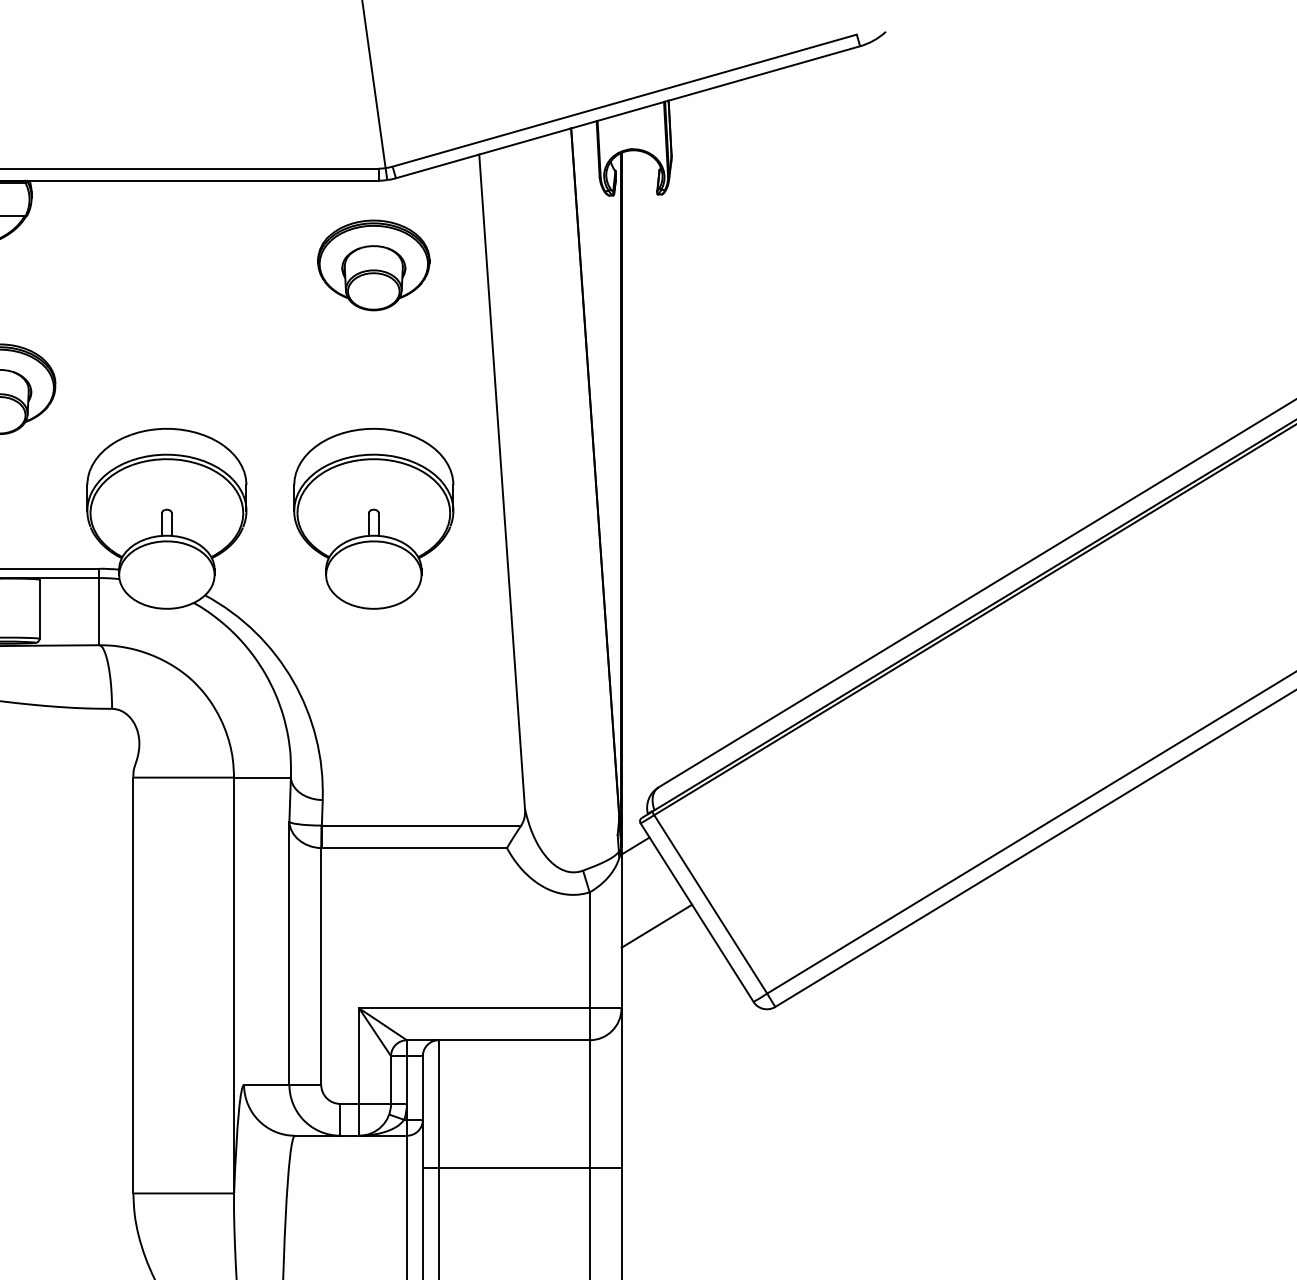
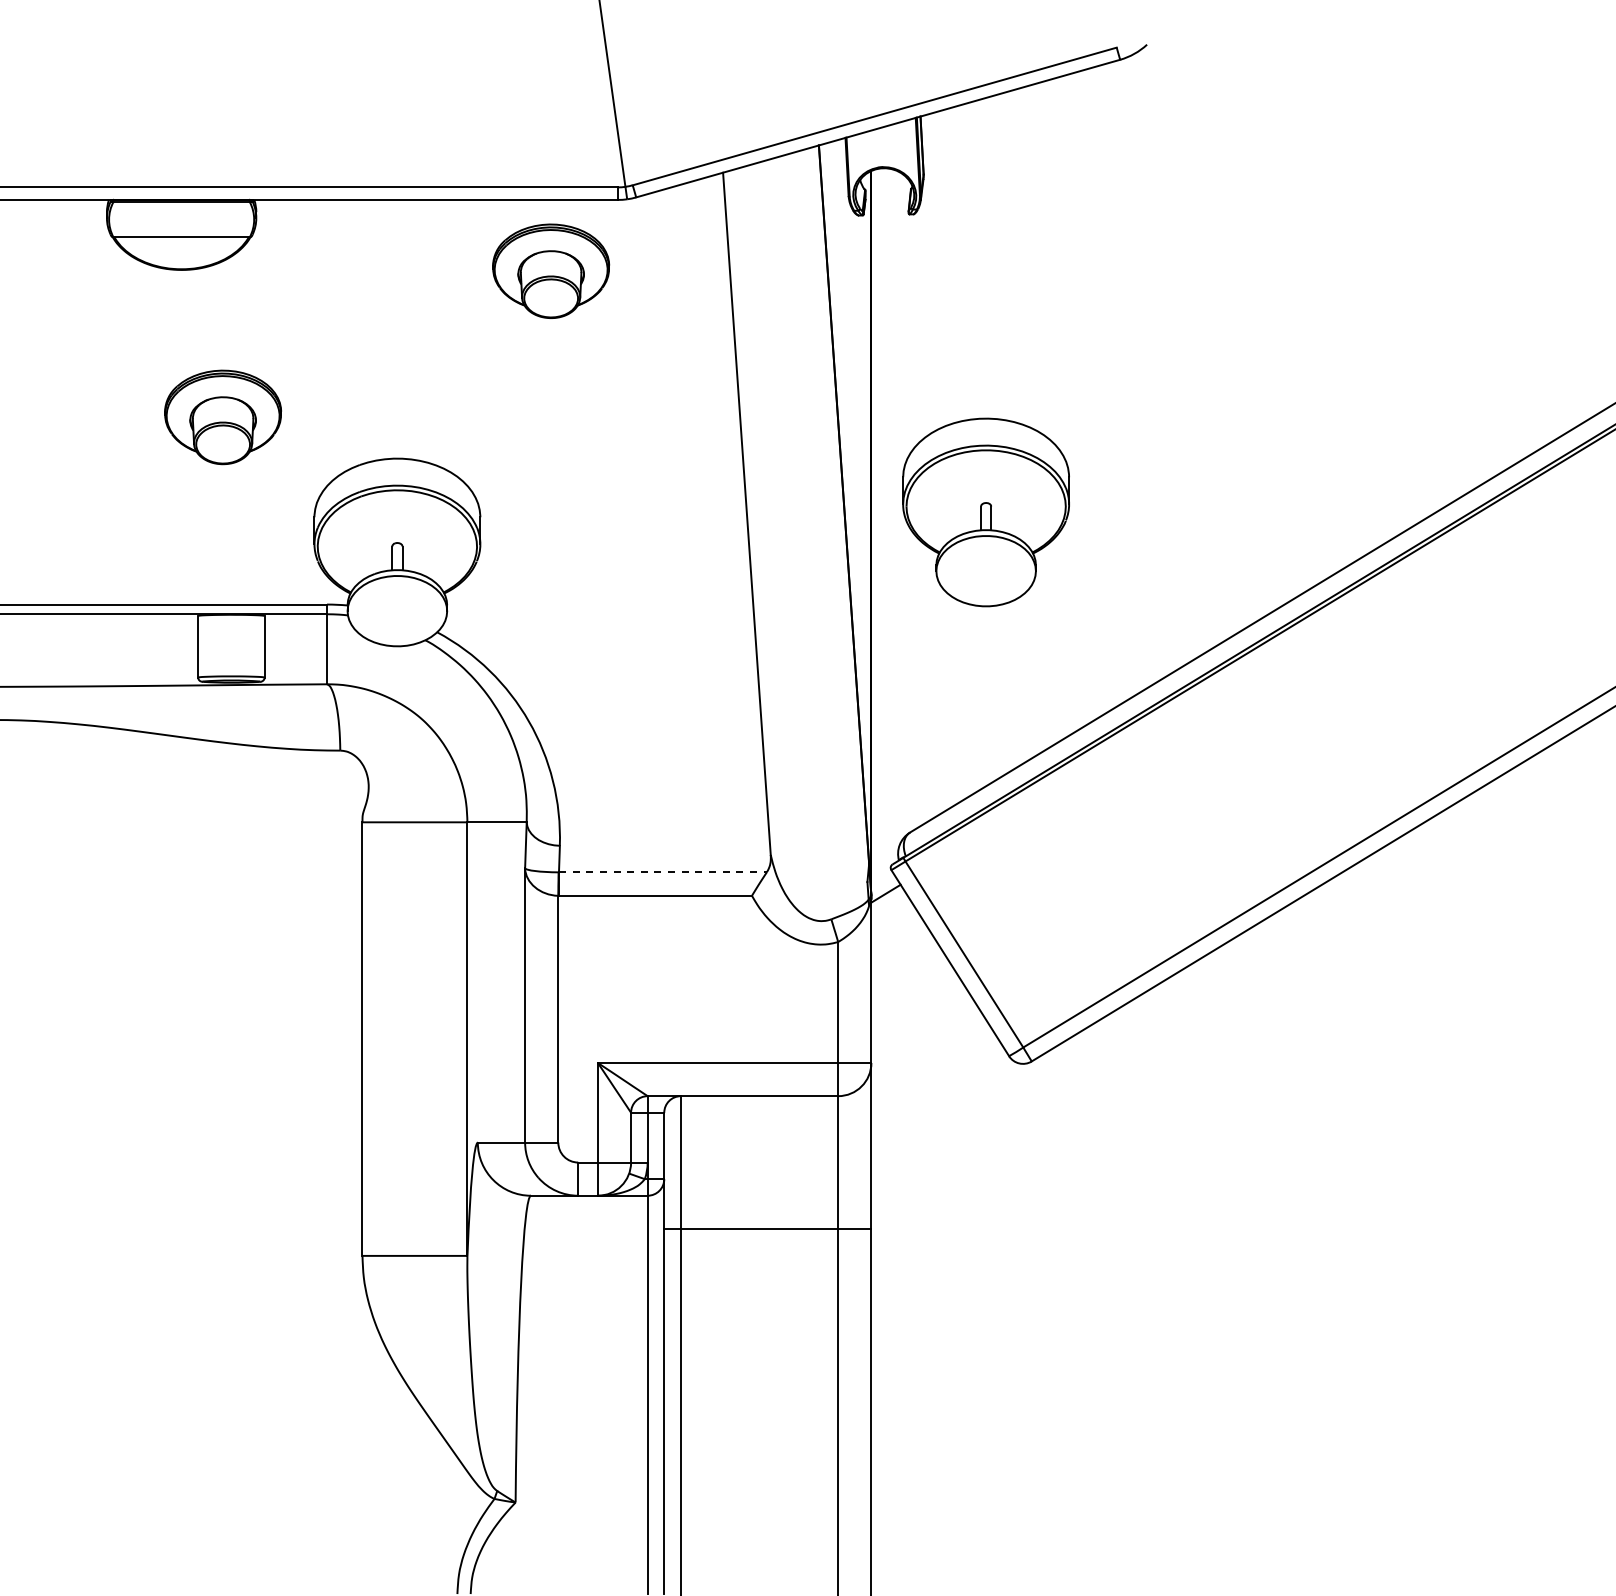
part: (374, 264) -> (551, 270), moved
part: (373, 518) -> (985, 512), moved
line: (421, 825) -> (662, 872), solid -> dashed
line: (657, 925) -> (908, 976), removed

